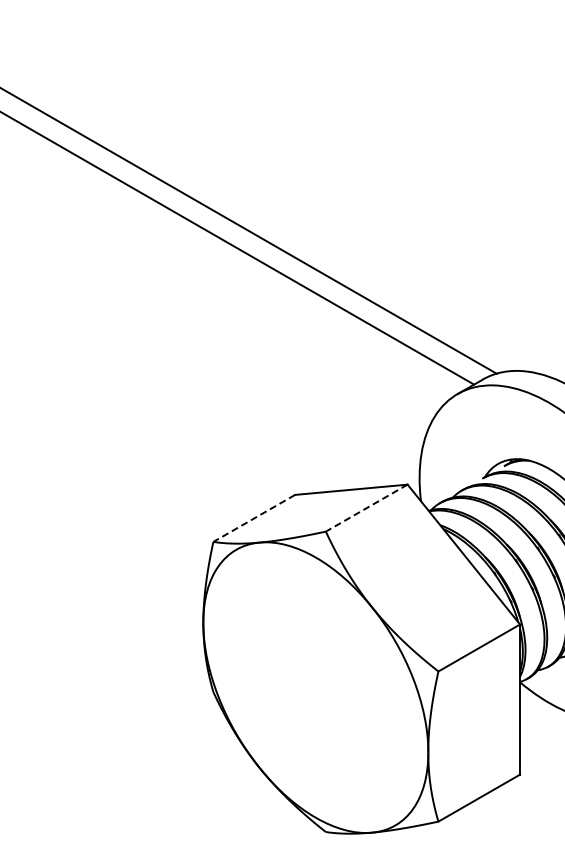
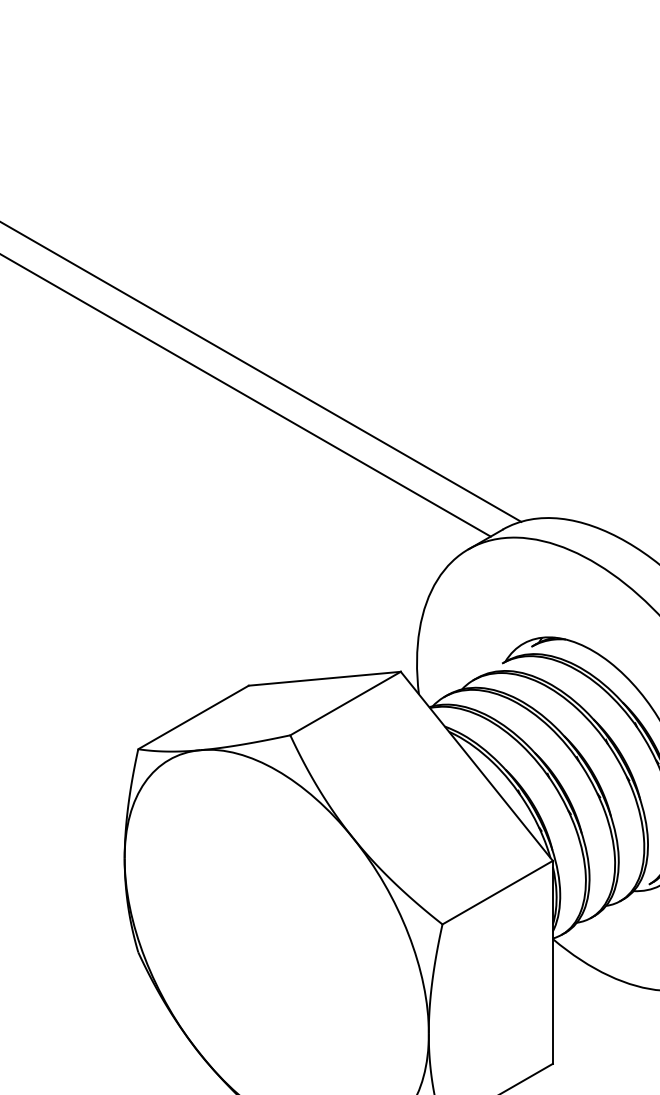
line: (366, 508) -> (345, 704), dashed -> solid
line: (253, 518) -> (192, 717), dashed -> solid

